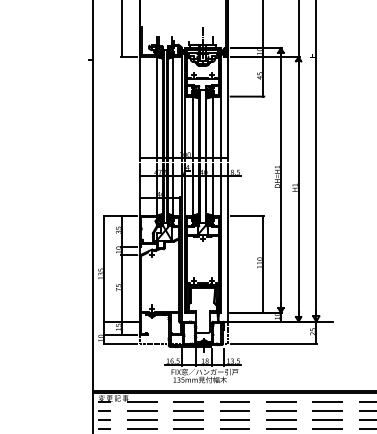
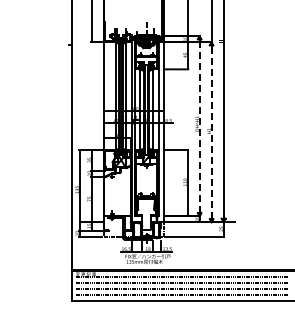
line: (280, 179) -> (199, 125), solid -> dashed
line: (298, 188) -> (211, 131), solid -> dashed

